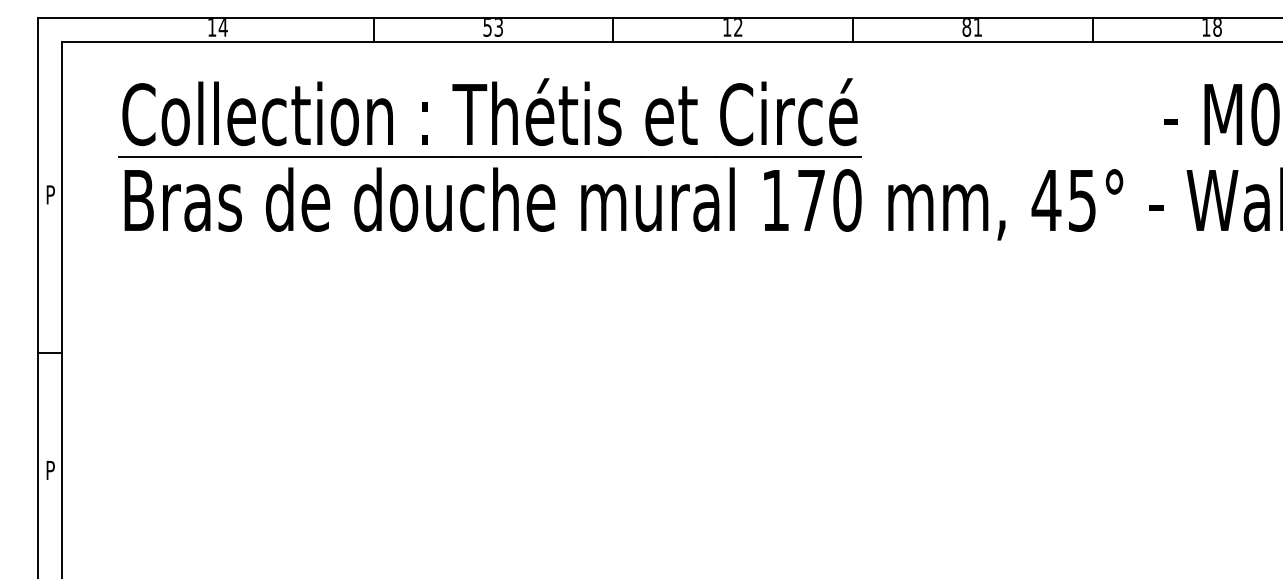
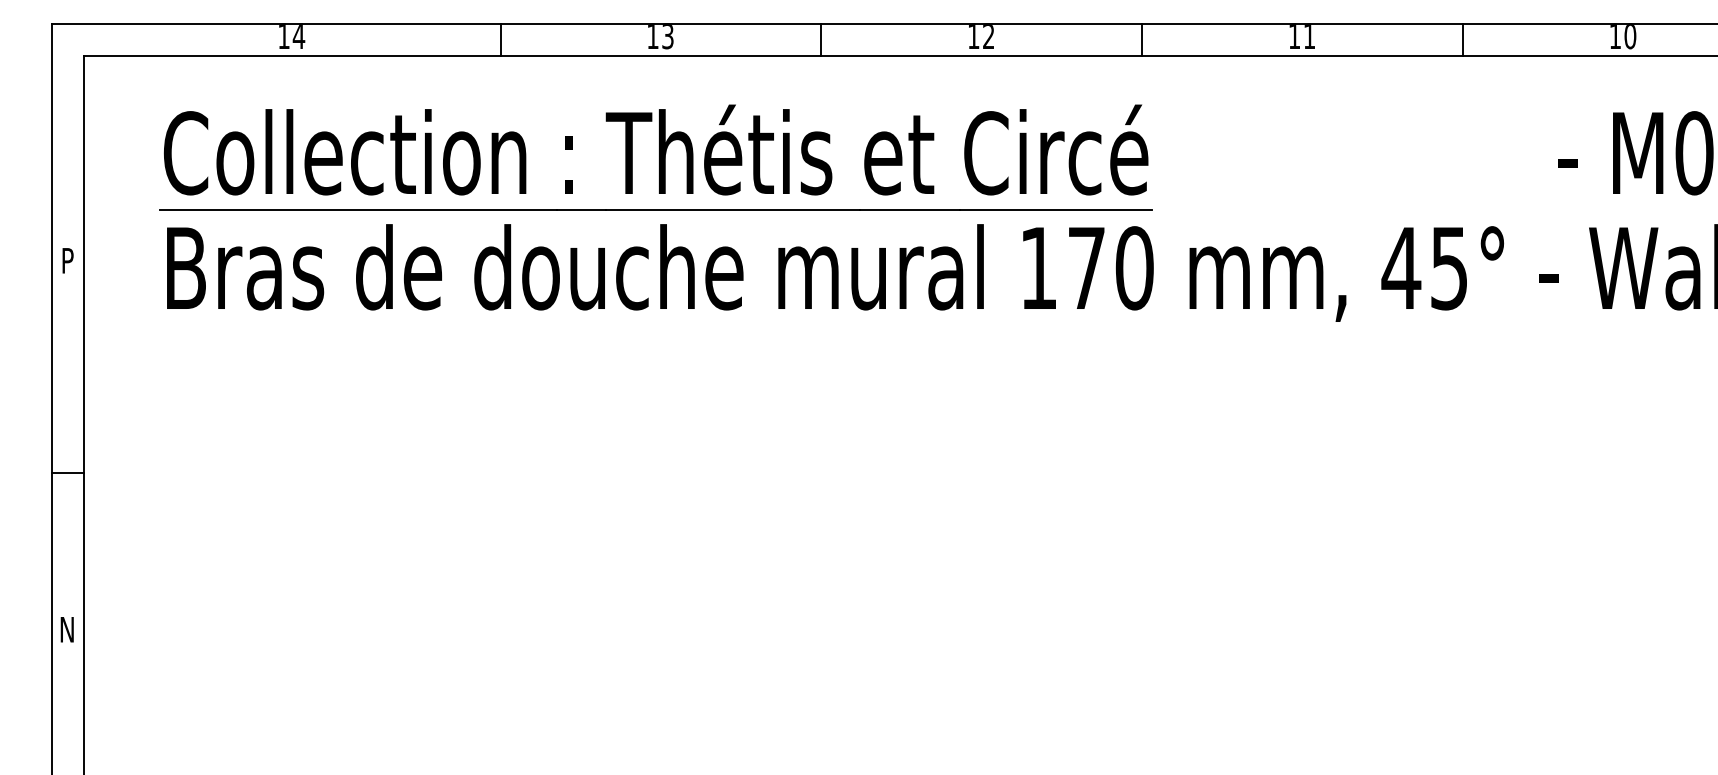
text: (487, 27) -> (652, 36), 53 -> 13
text: (966, 27) -> (1294, 36), 81 -> 11
text: (1217, 27) -> (1630, 36), 18 -> 10
text: (50, 469) -> (67, 628), P -> N

